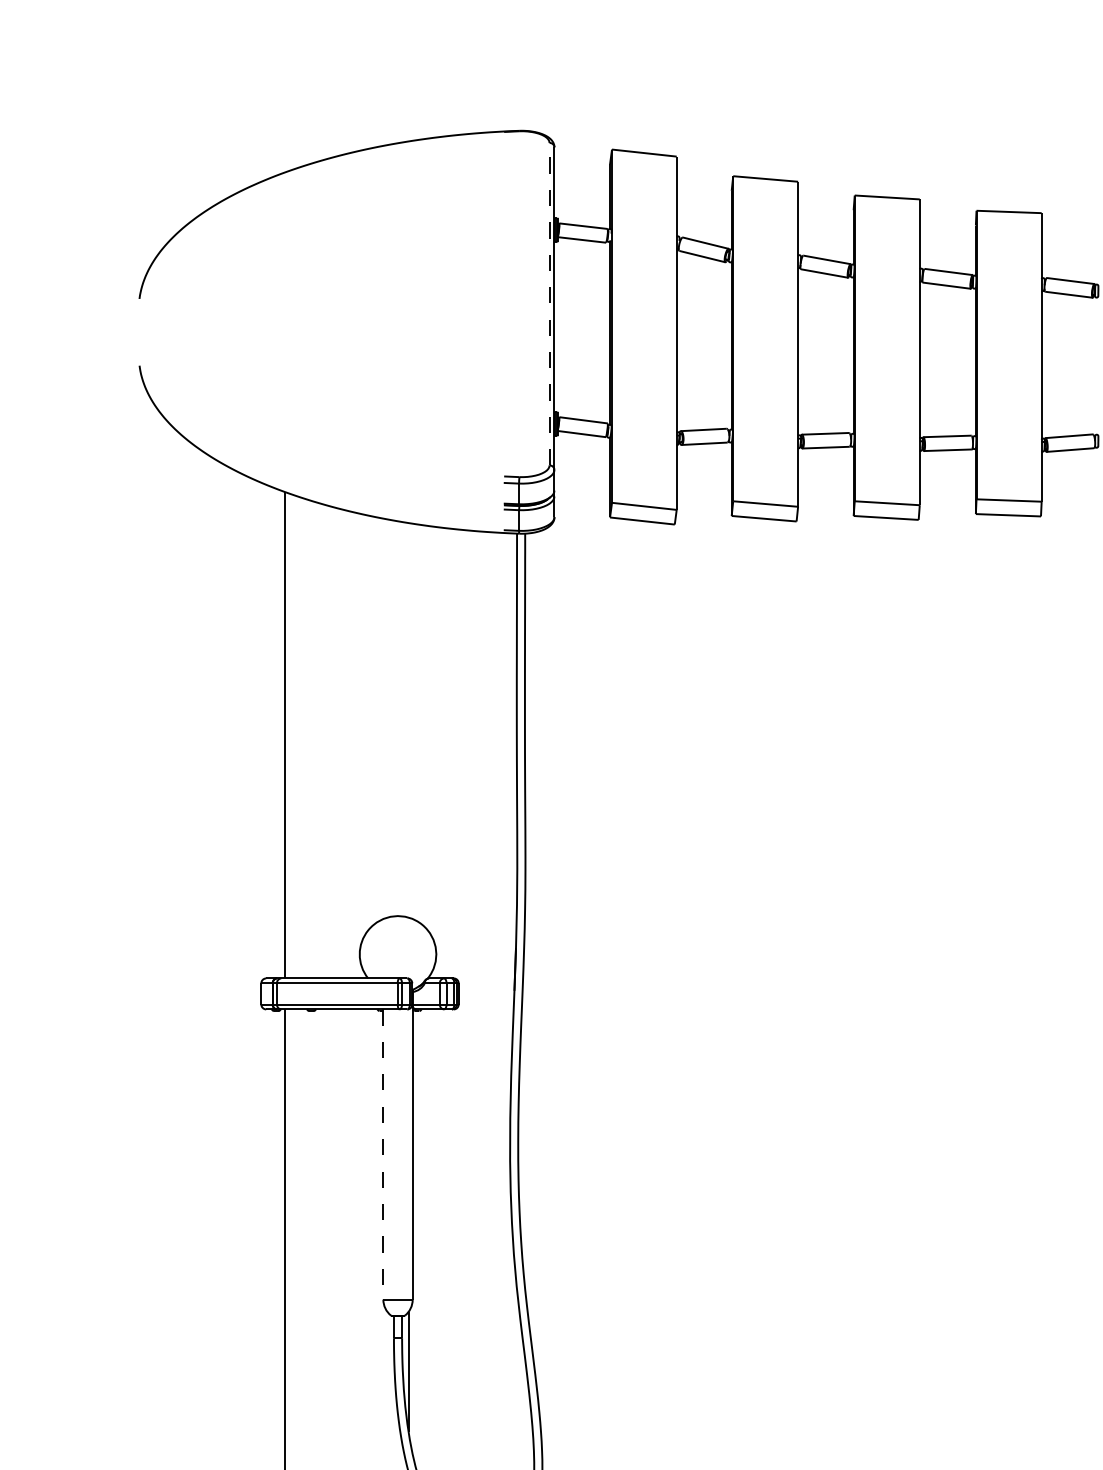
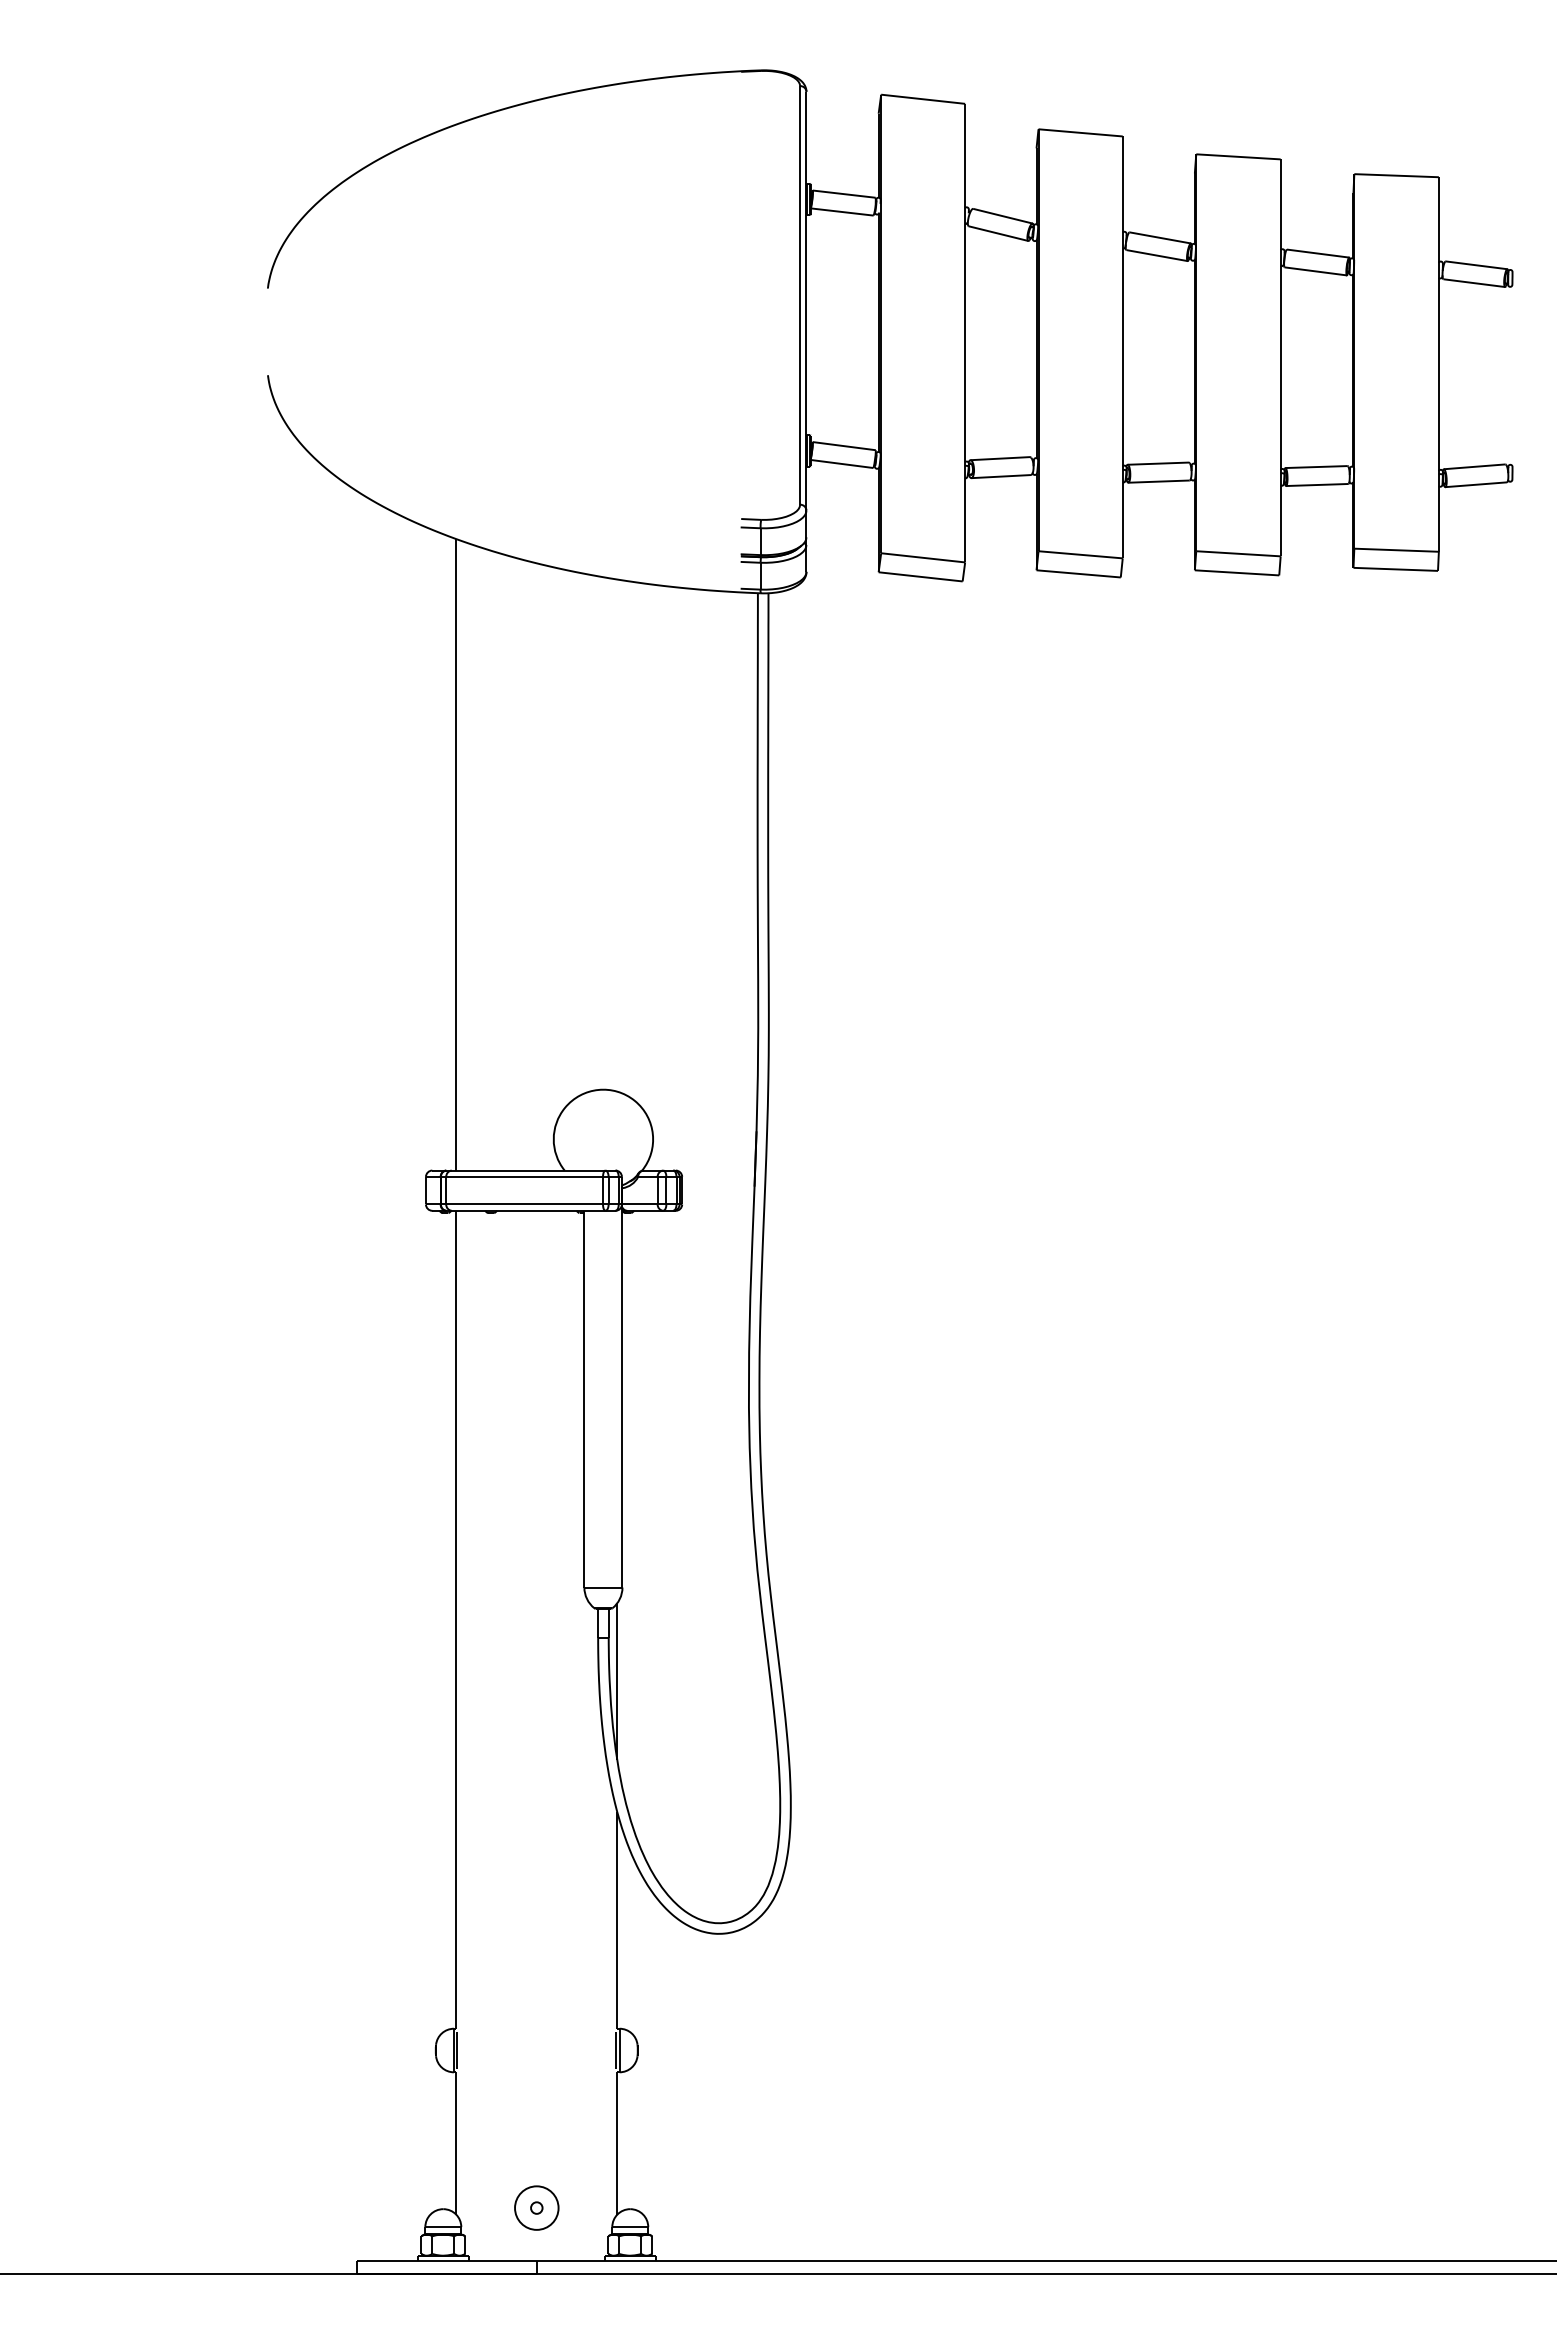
line: (549, 303) -> (800, 294), dashed -> solid
line: (383, 1154) -> (584, 1399), dashed -> solid

